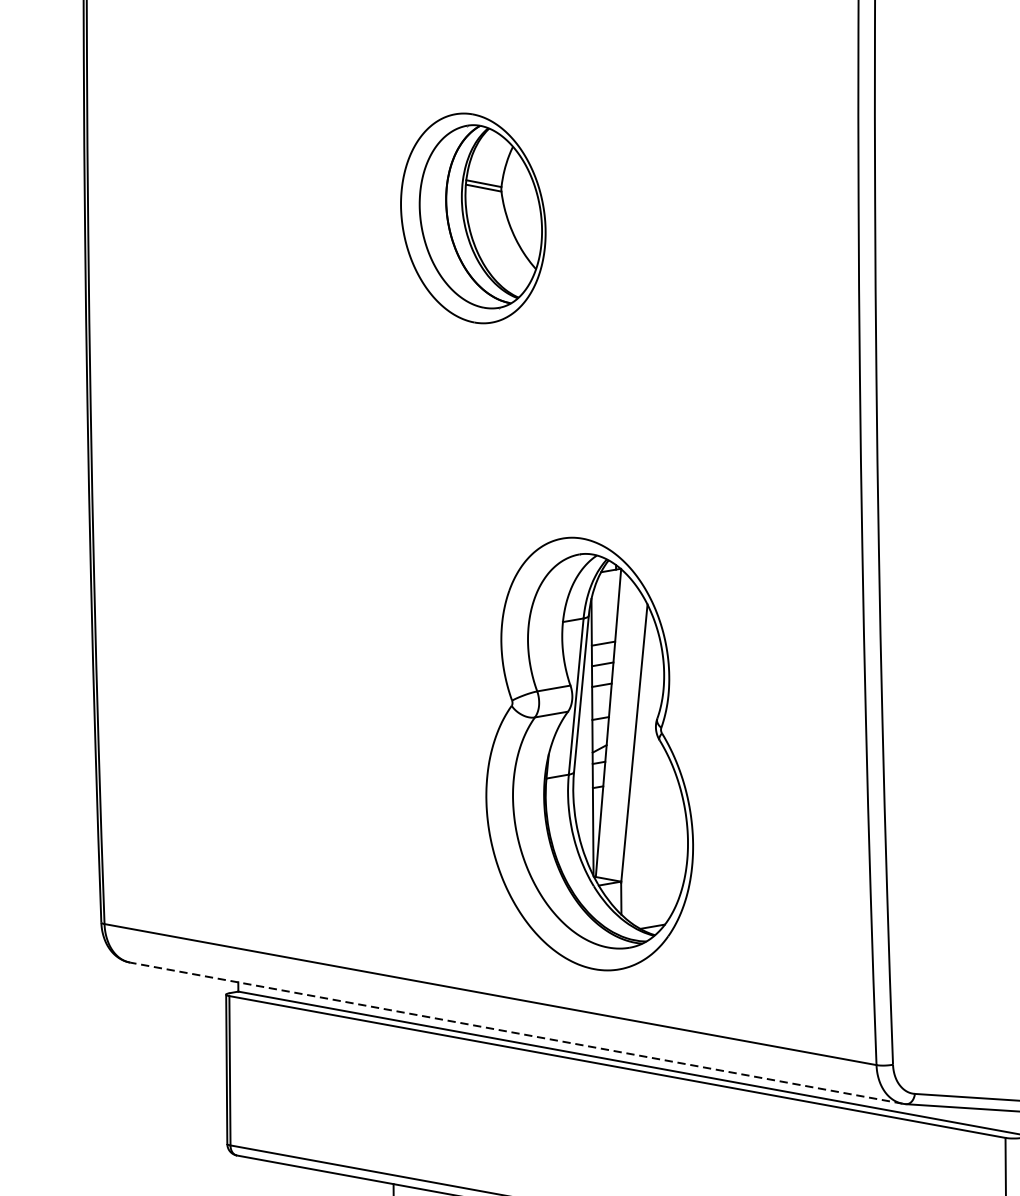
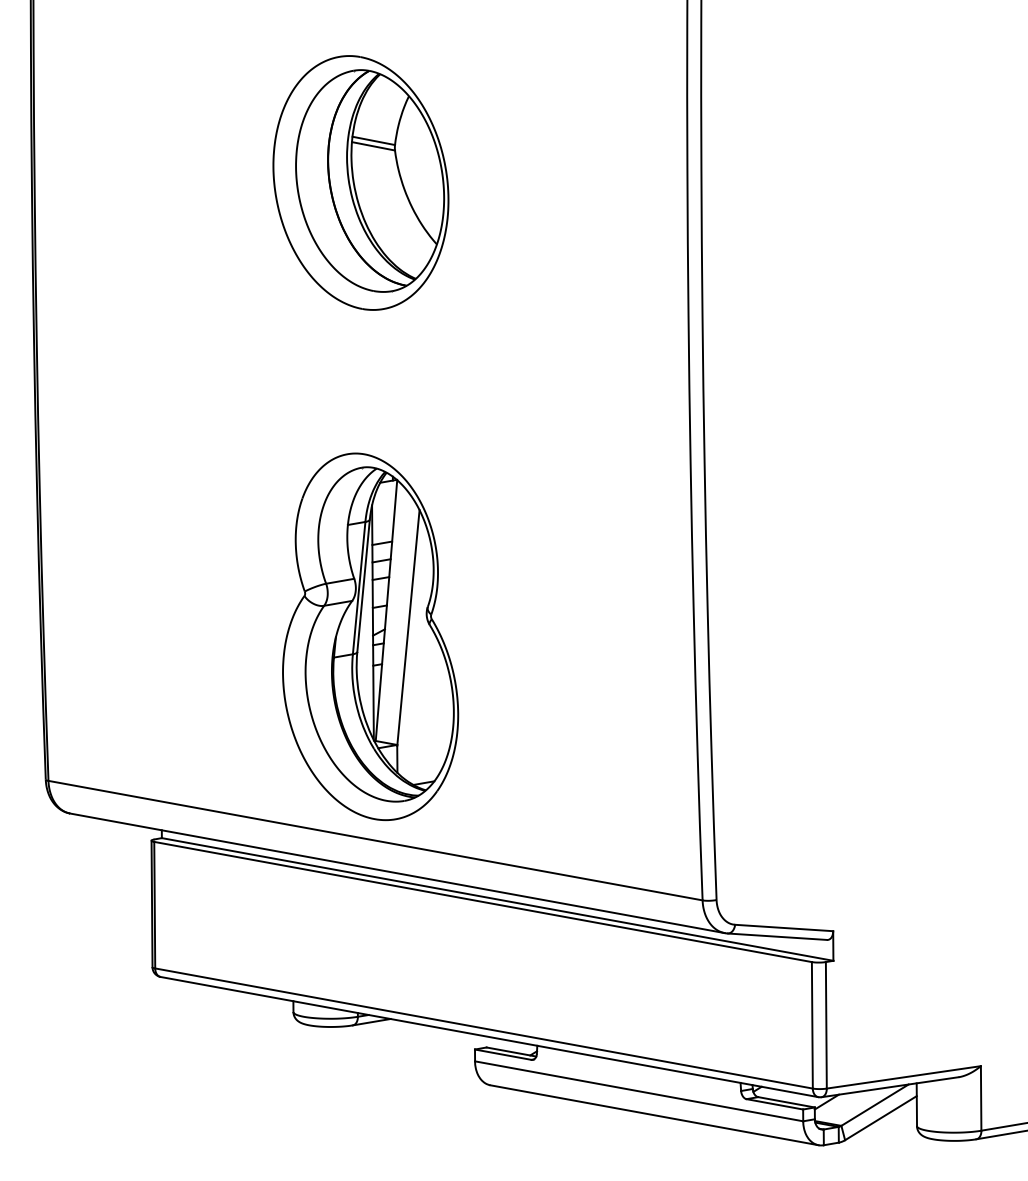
part: (472, 217) -> (360, 182), size x1.43
part: (589, 753) -> (370, 636), moved
line: (516, 1033) -> (397, 873), dashed -> solid

